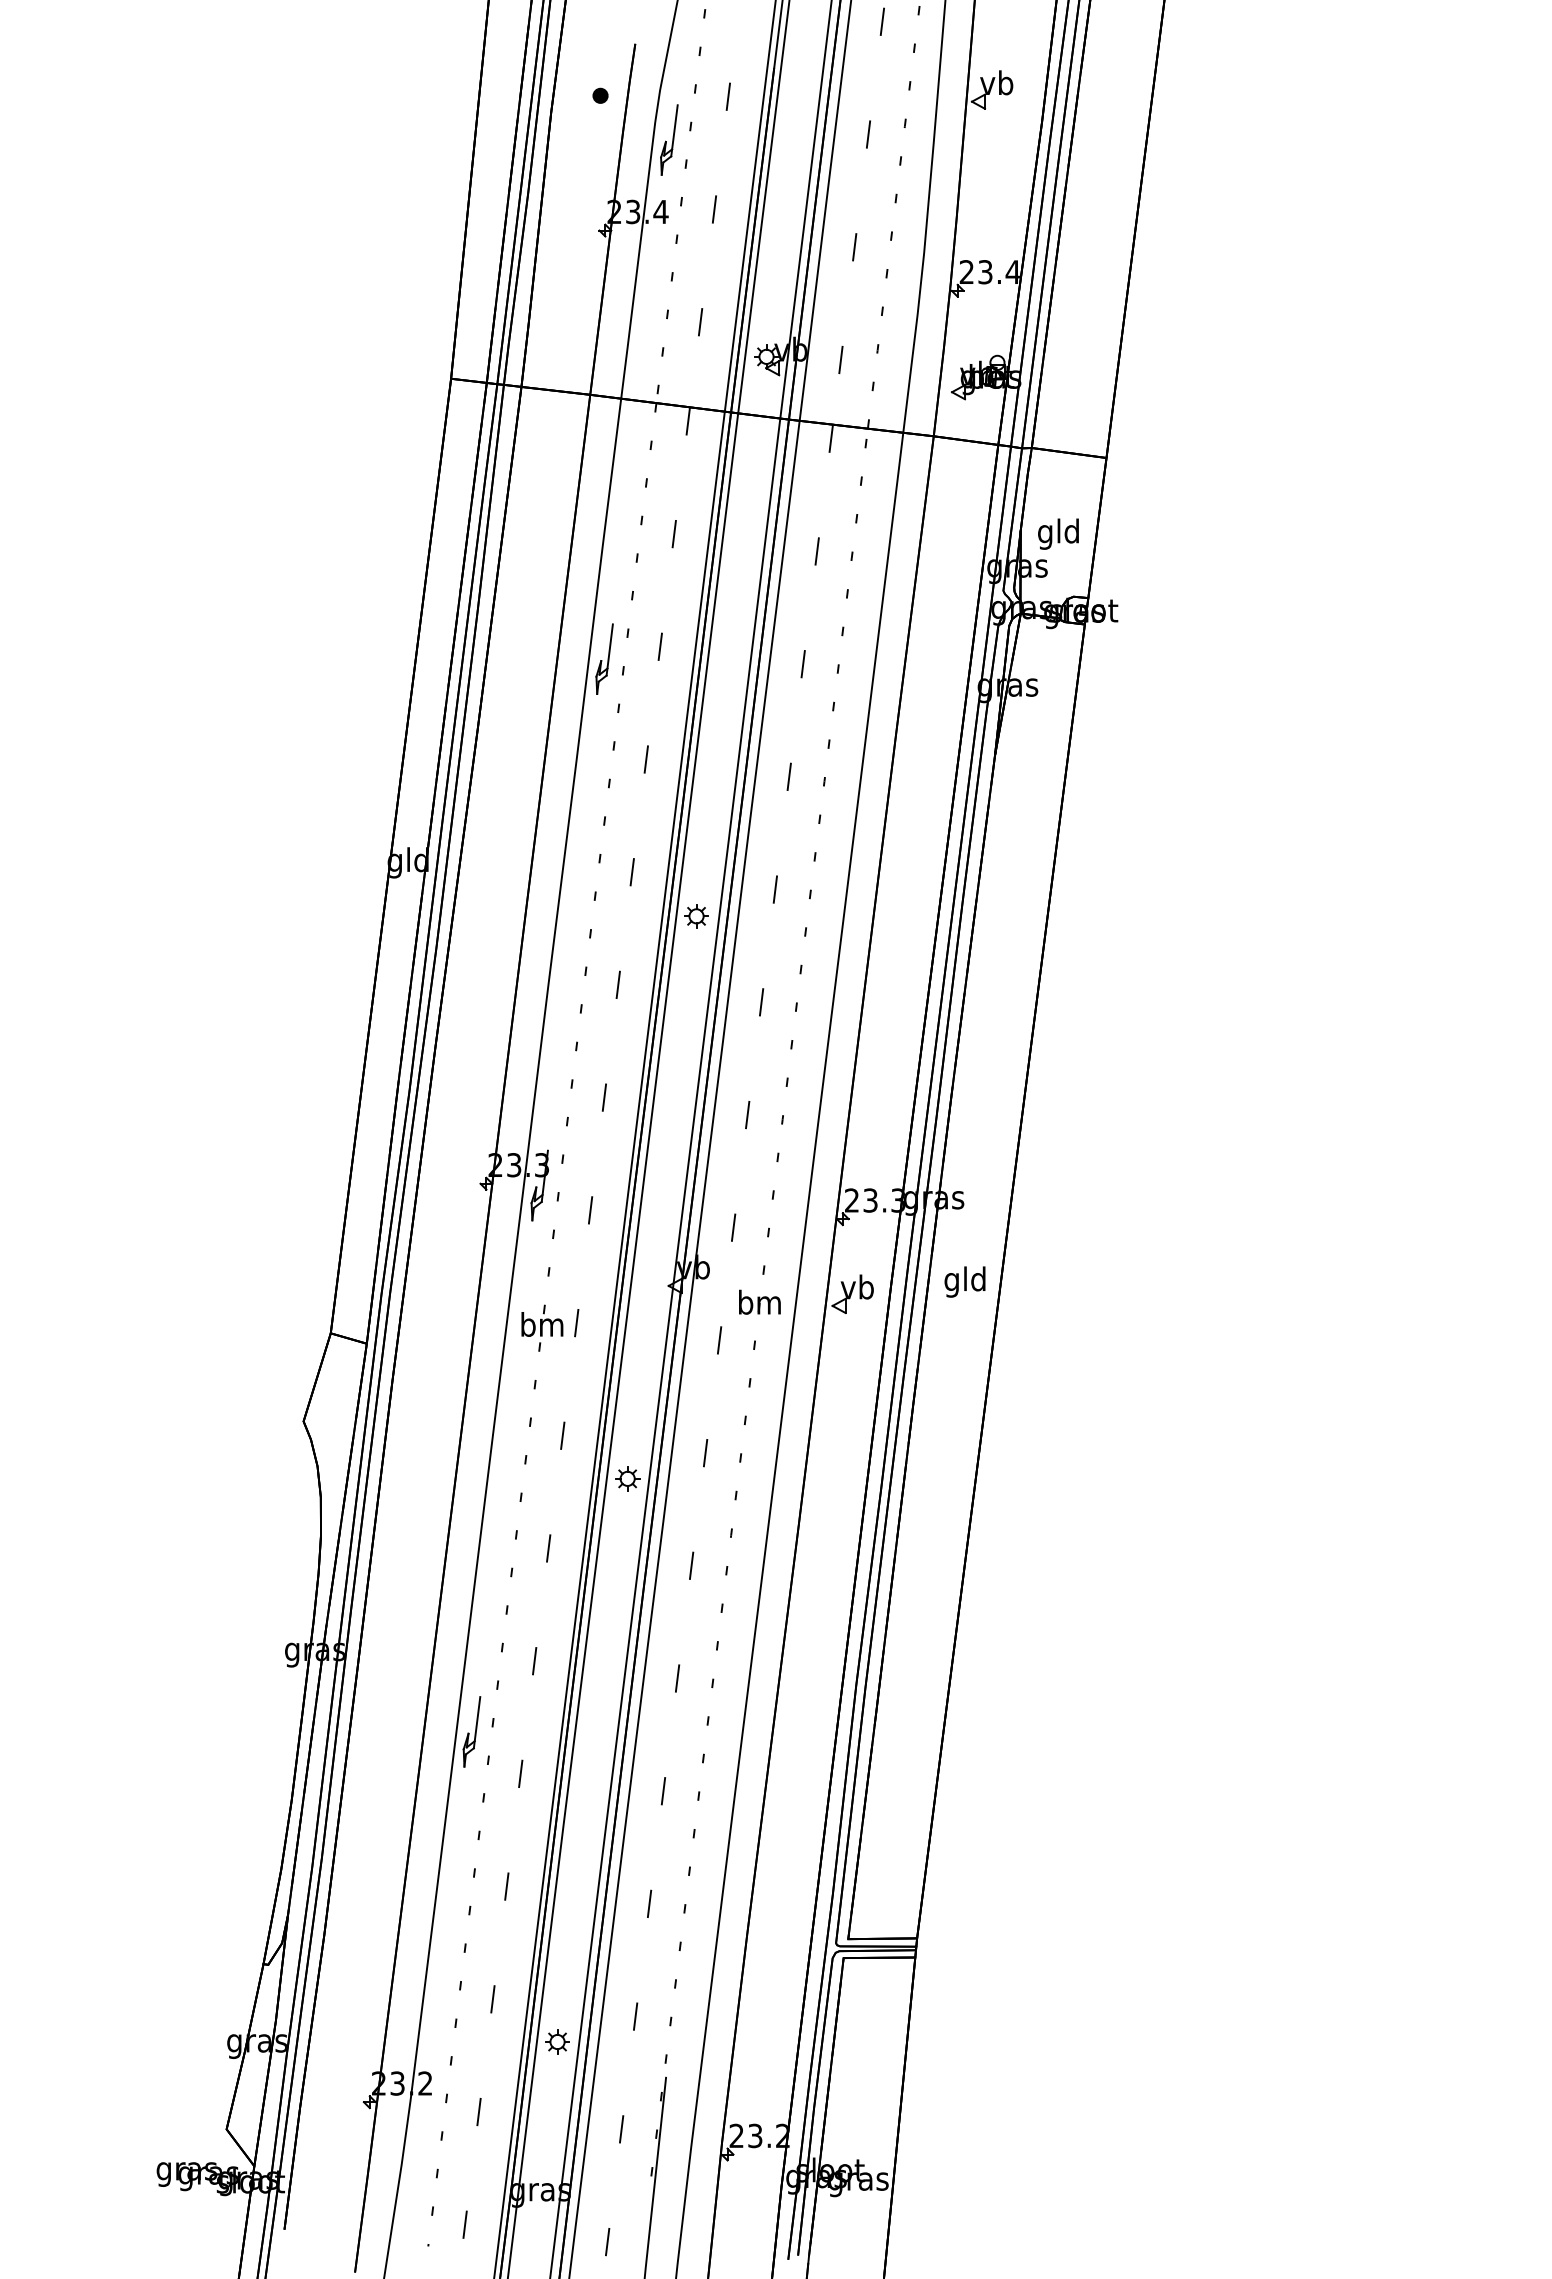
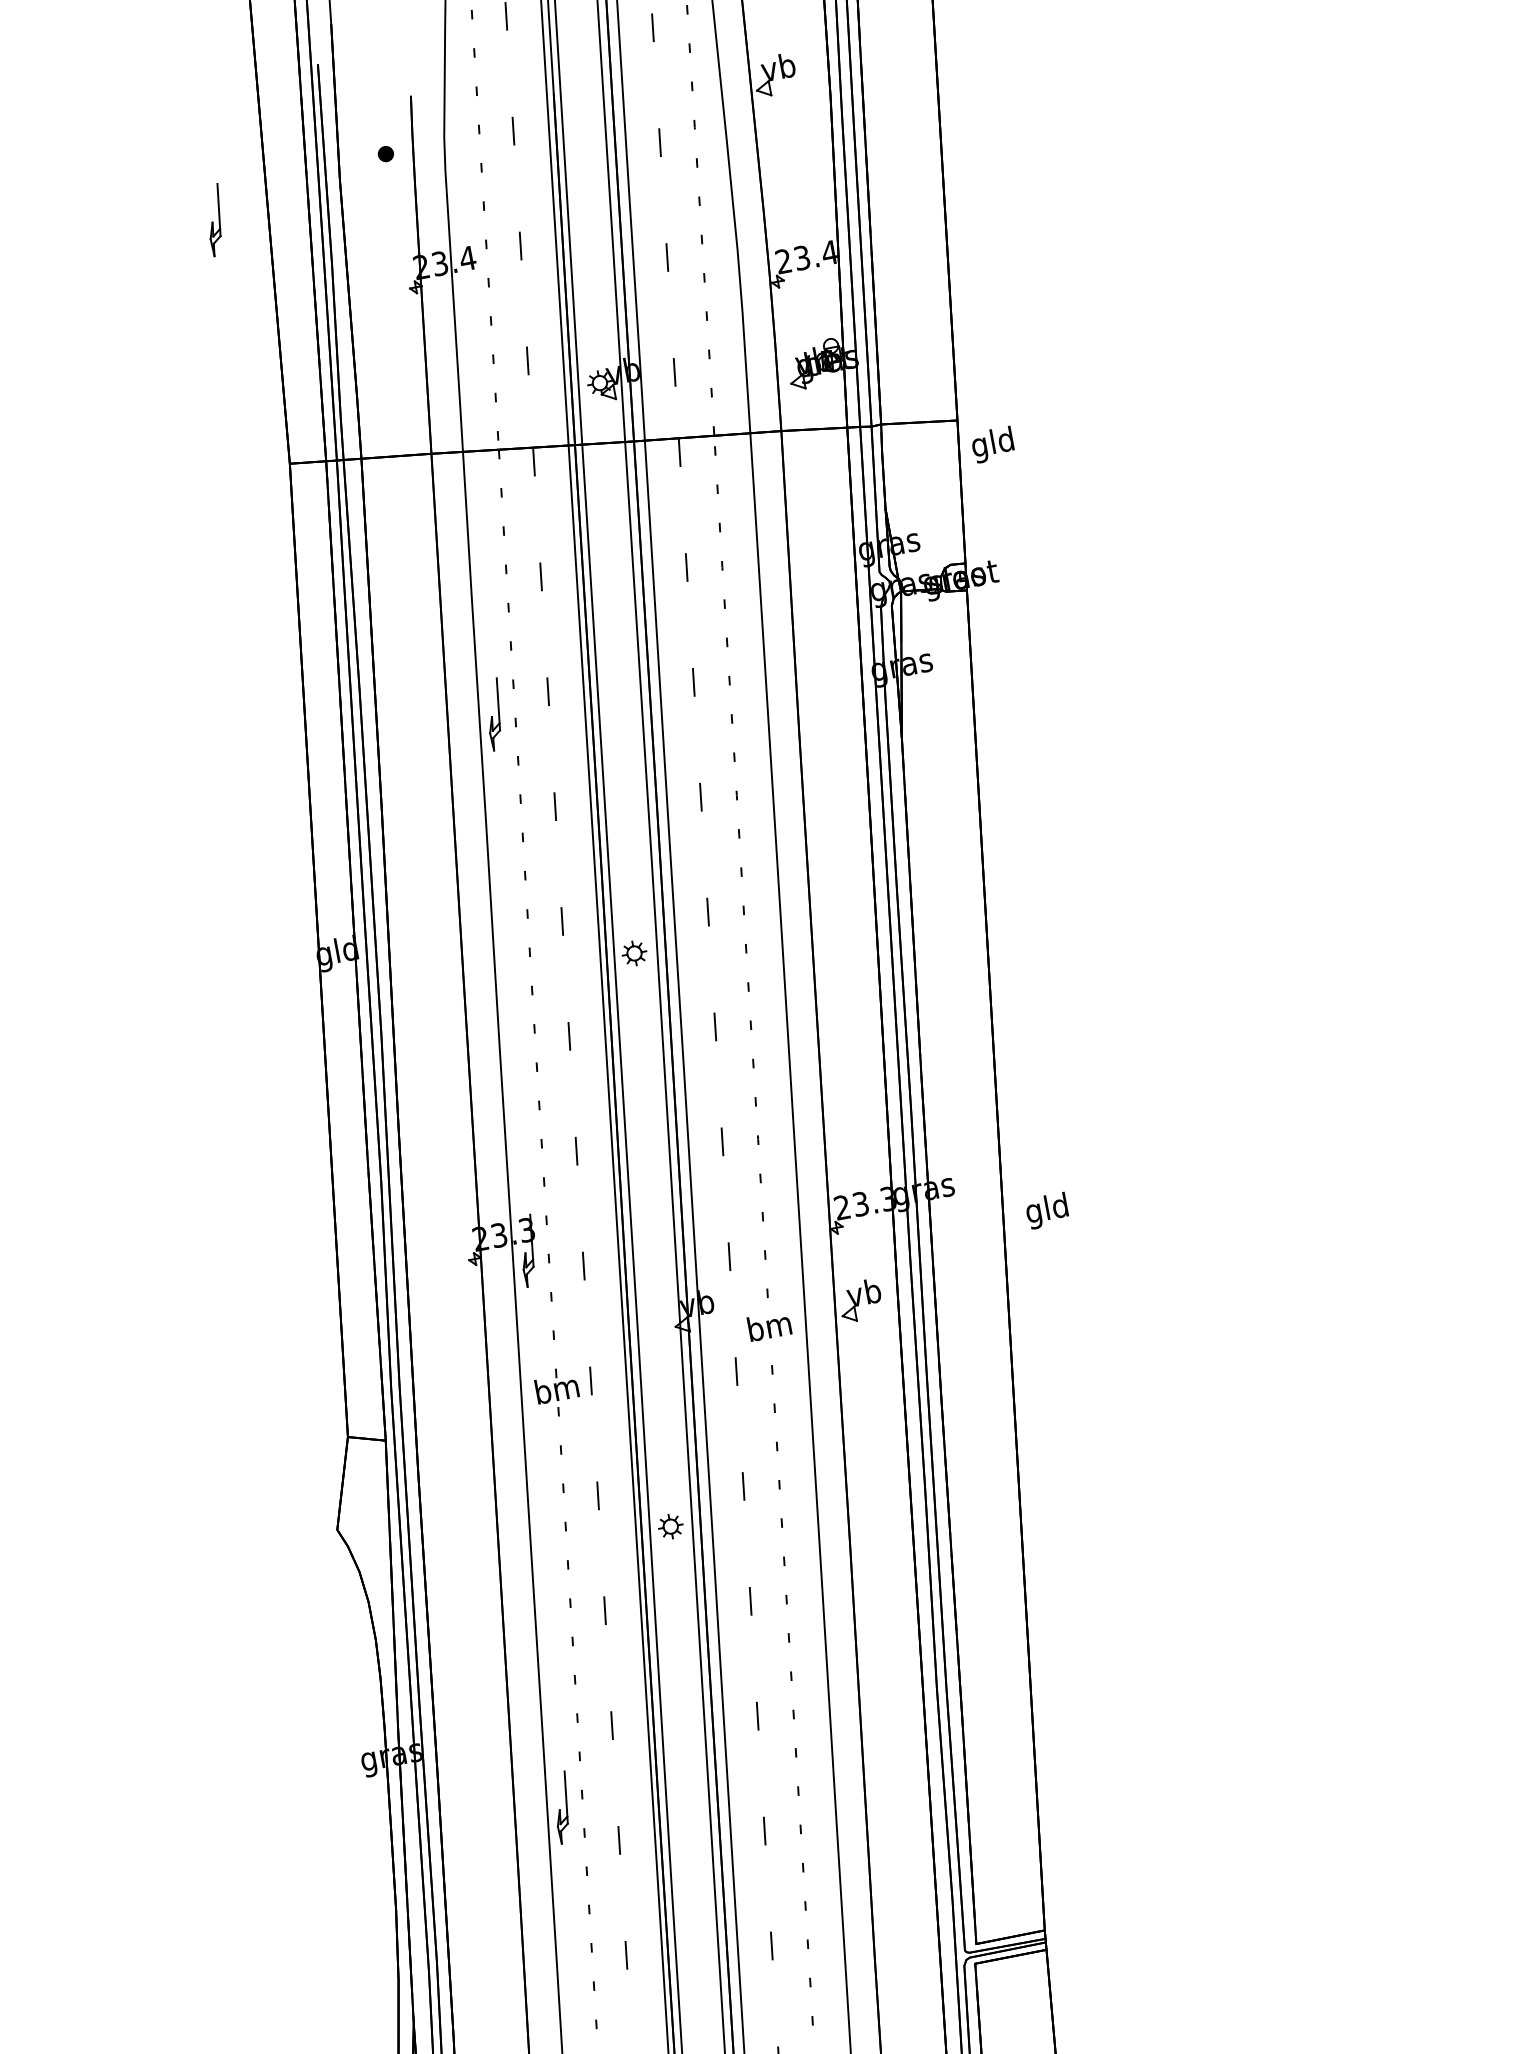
part: (669, 139) -> (215, 219), moved
text: (1058, 533) -> (992, 444), moved
text: (964, 1281) -> (1046, 1210), moved

